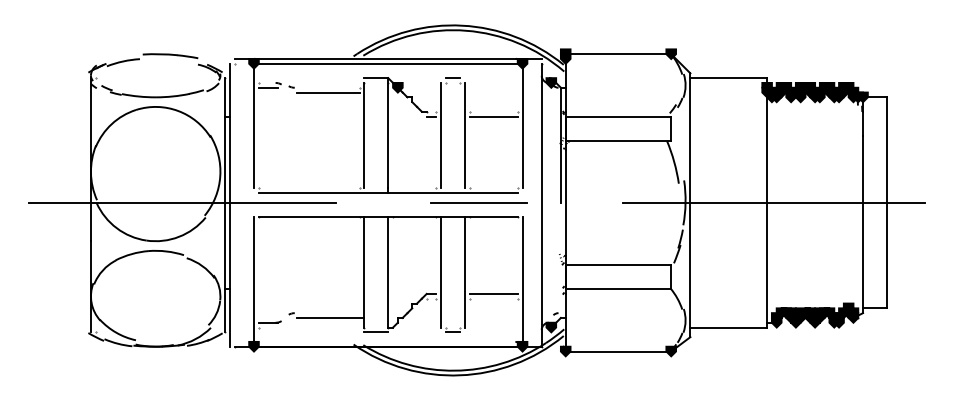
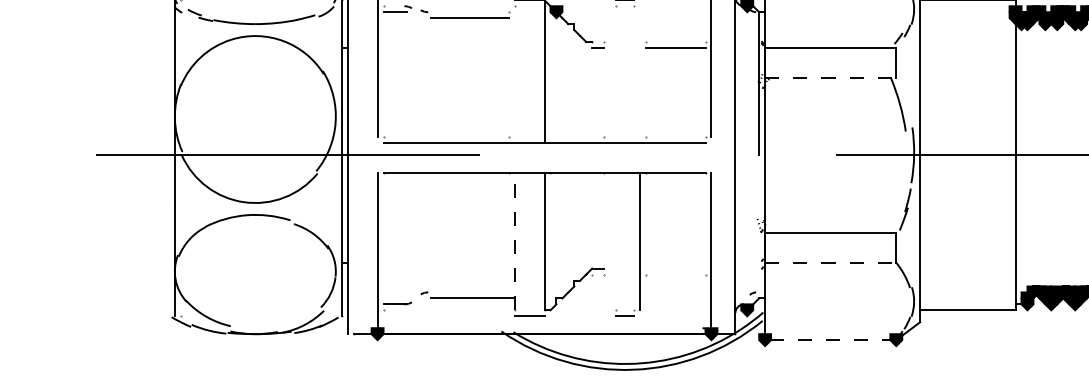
line: (364, 135) -> (514, 71), removed
line: (441, 135) -> (610, 71), removed
line: (465, 135) -> (640, 71), removed
line: (618, 140) -> (830, 77), solid -> dashed
line: (479, 202) -> (657, 154), removed
line: (364, 271) -> (514, 240), solid -> dashed
line: (441, 272) -> (610, 241), removed
line: (618, 289) -> (830, 263), solid -> dashed
line: (493, 293) -> (675, 268), removed
line: (618, 351) -> (830, 340), solid -> dashed

